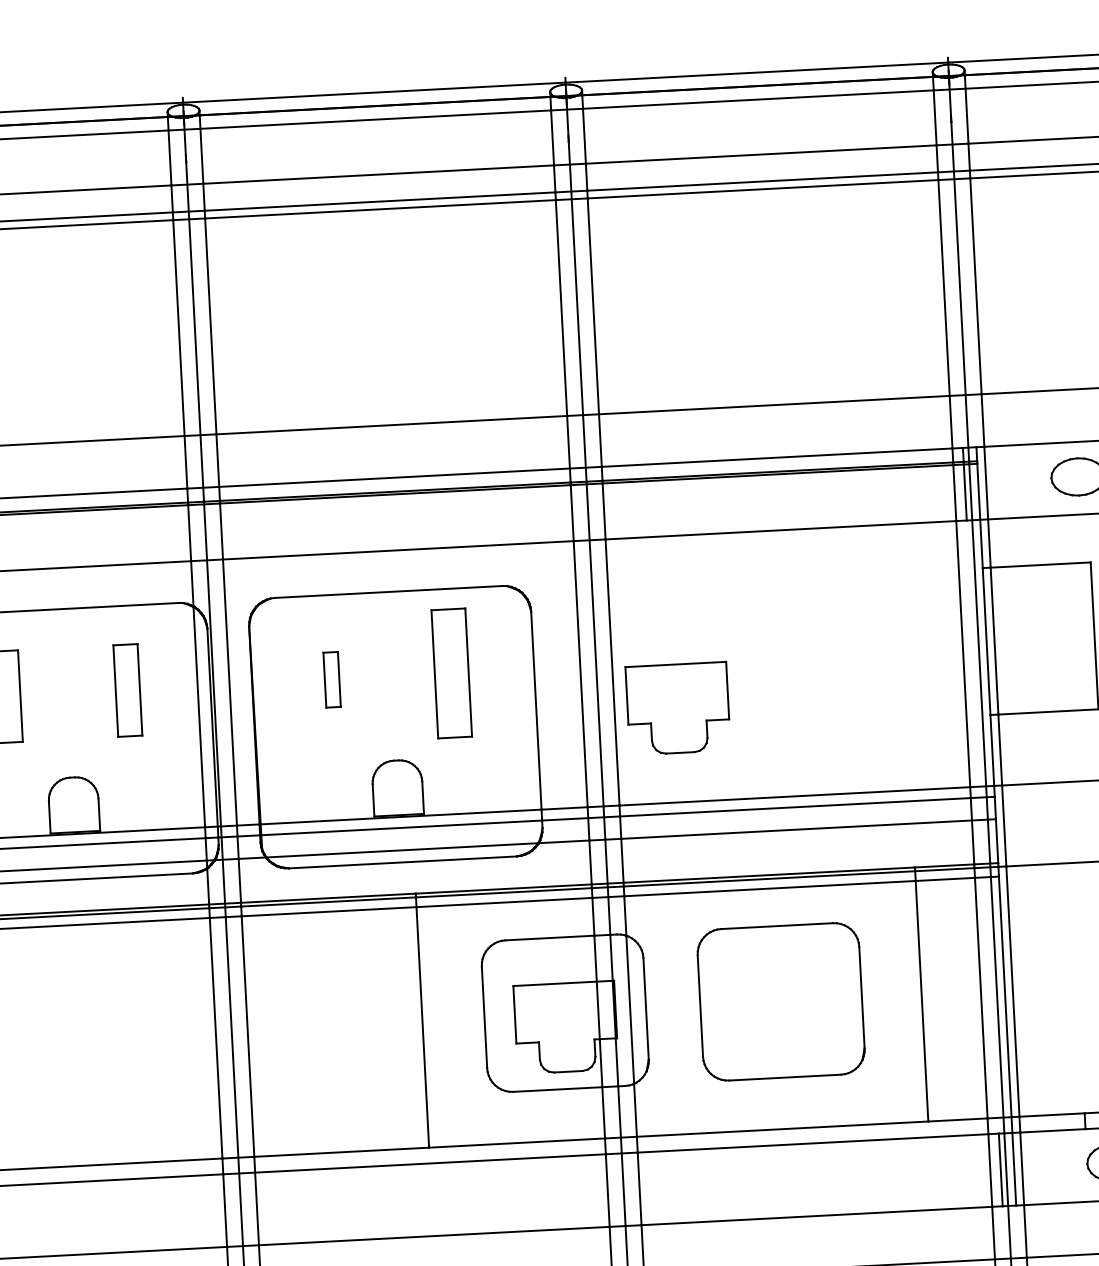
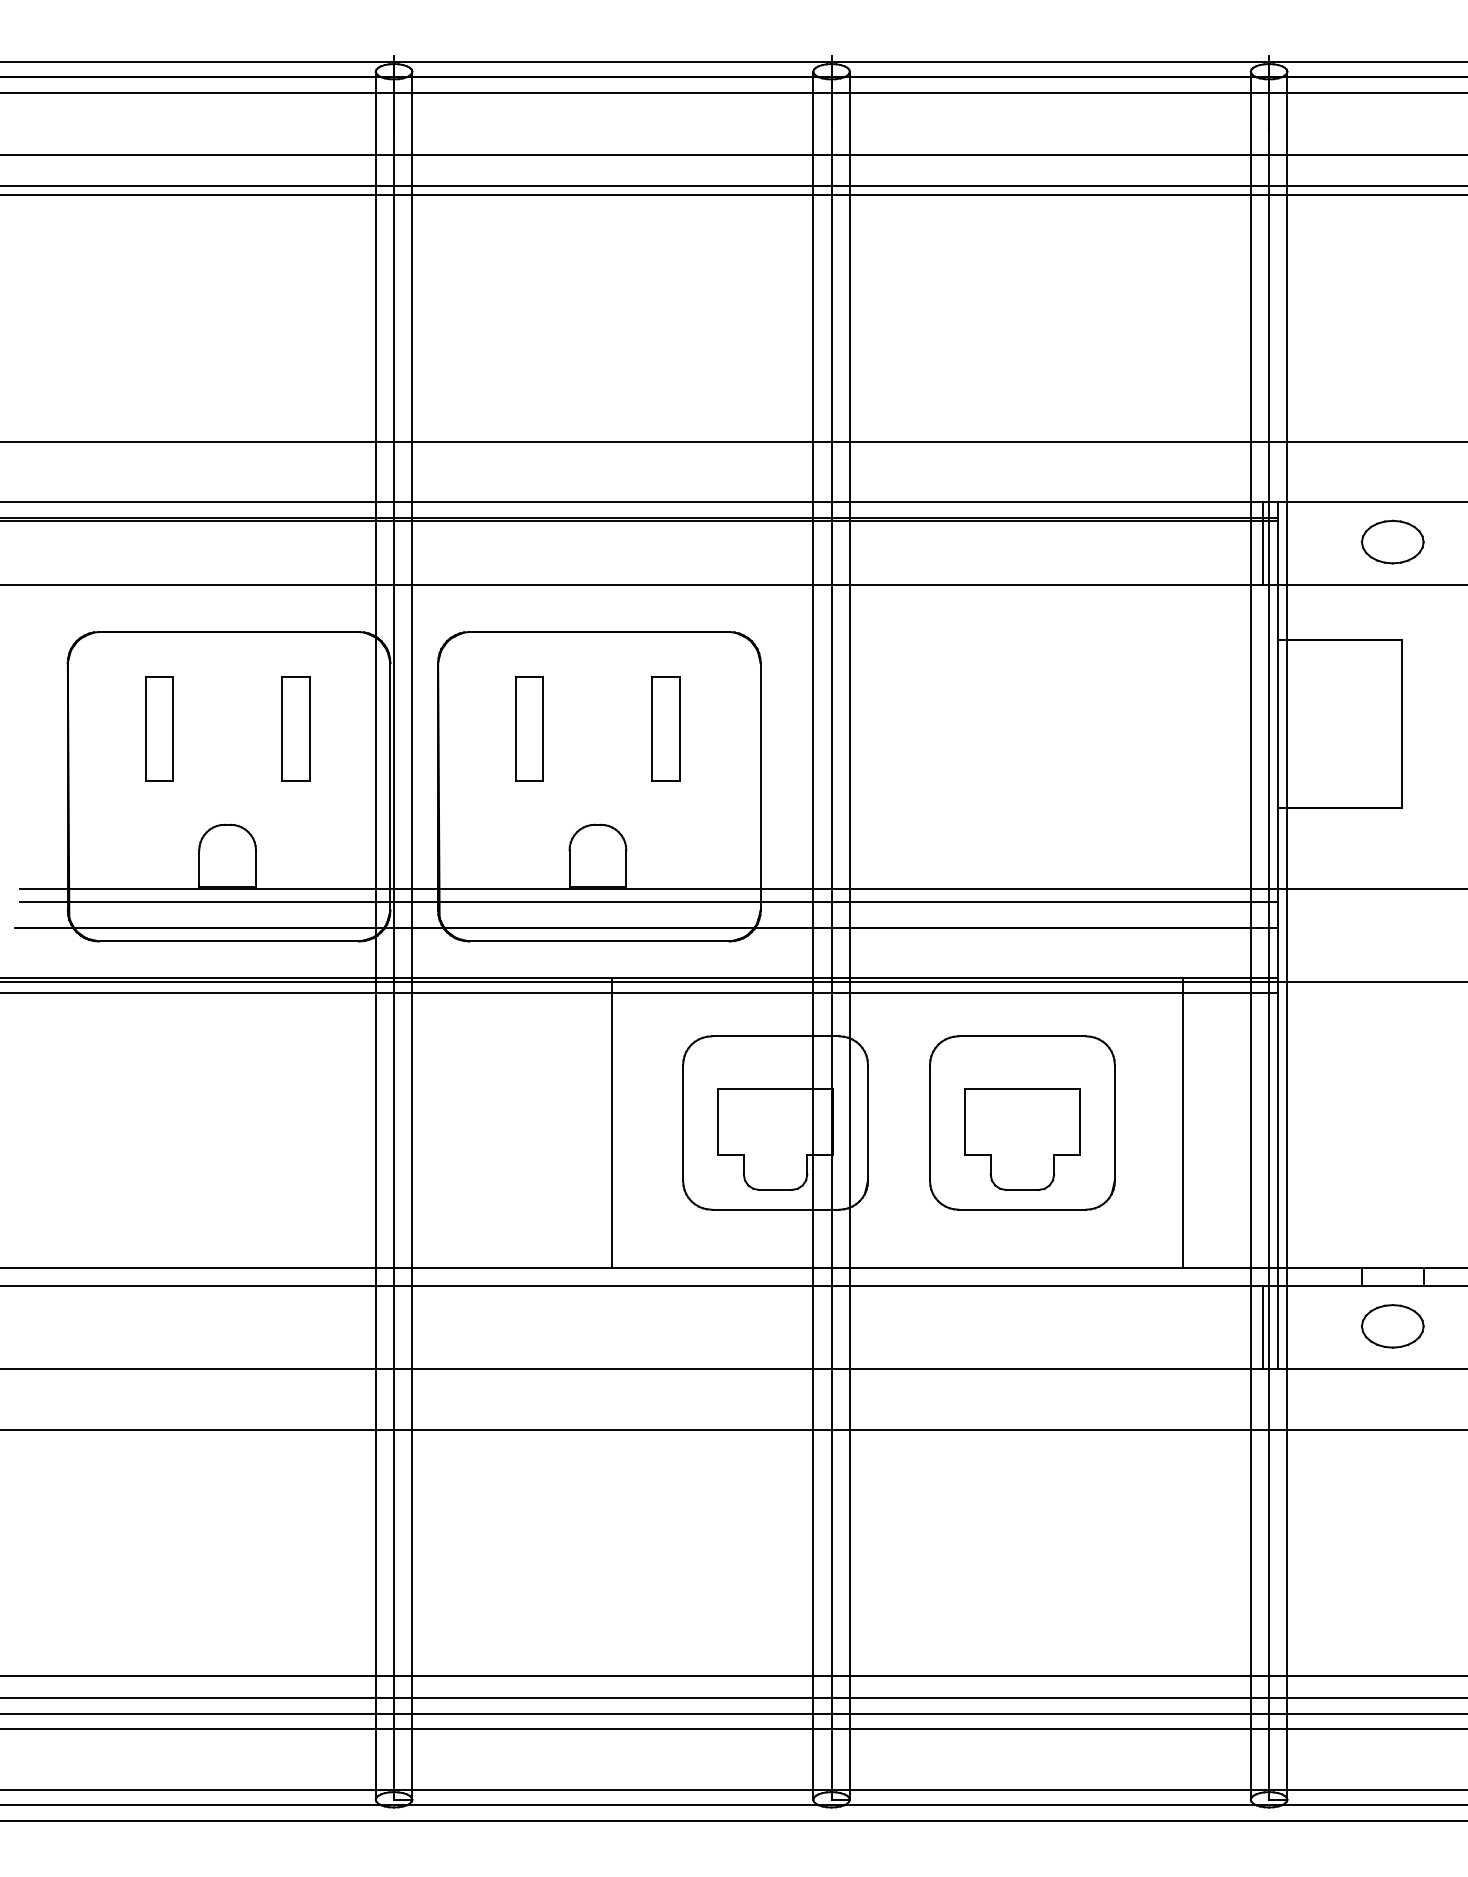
part: (450, 673) -> (665, 728), size x0.71
part: (332, 679) -> (529, 728), size x1.67
part: (678, 708) -> (1022, 1139), moved

